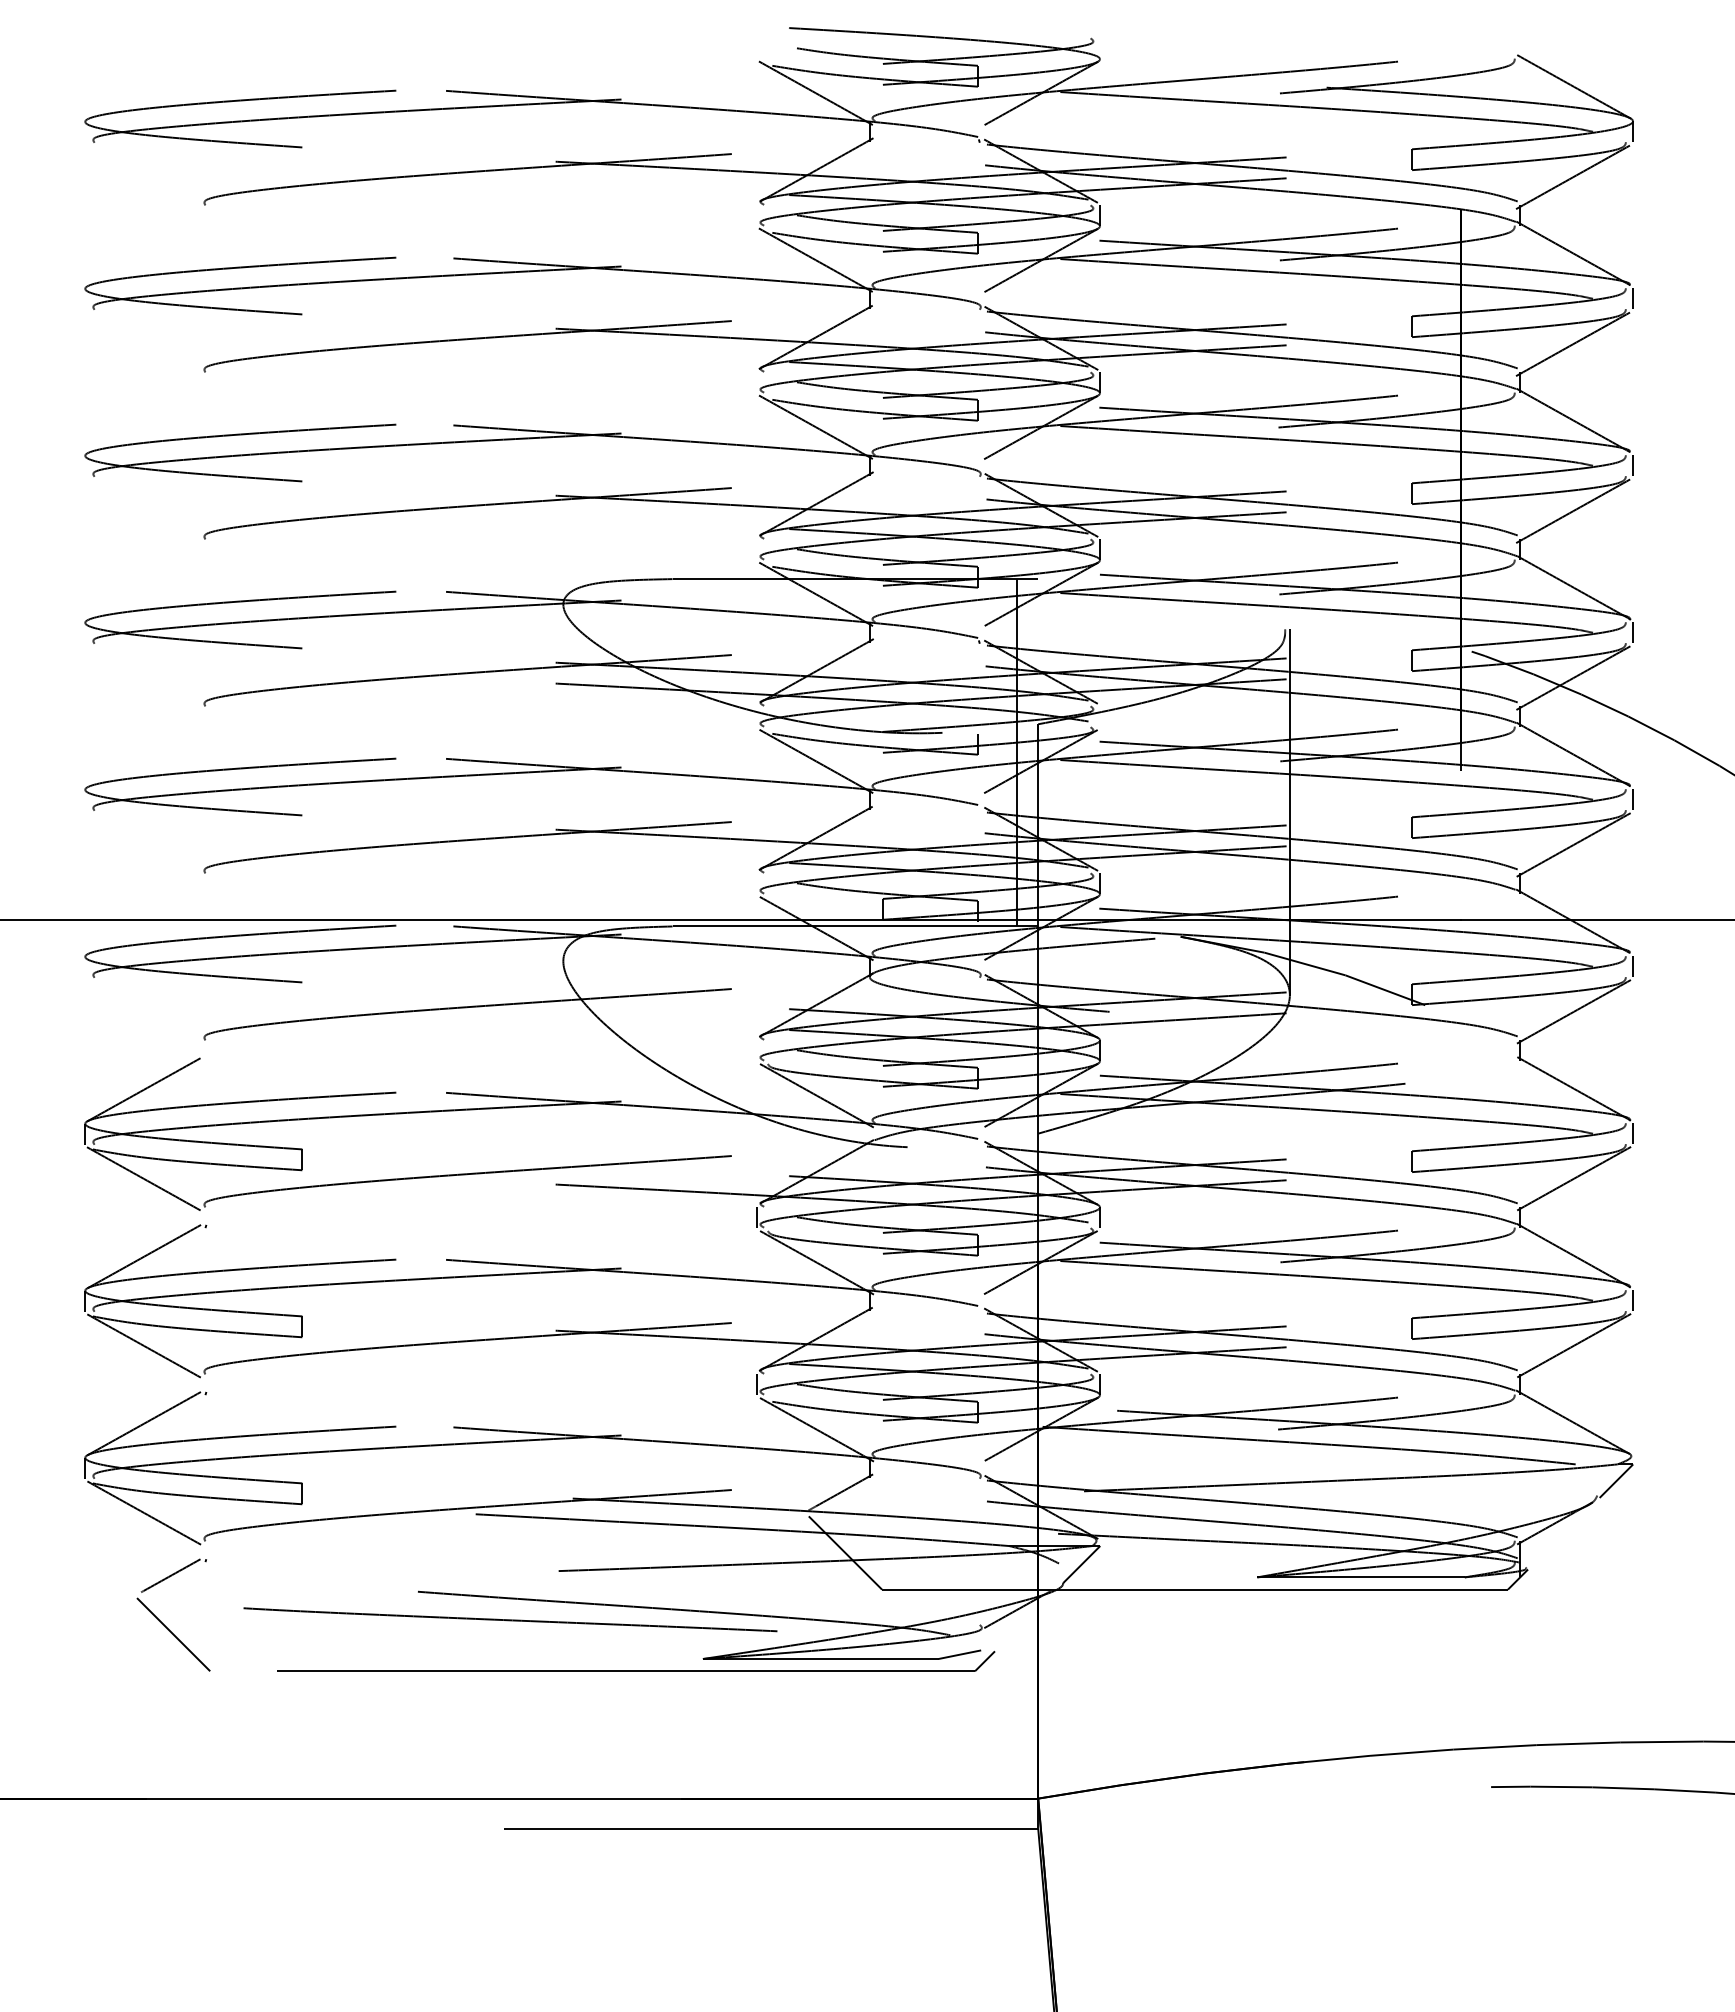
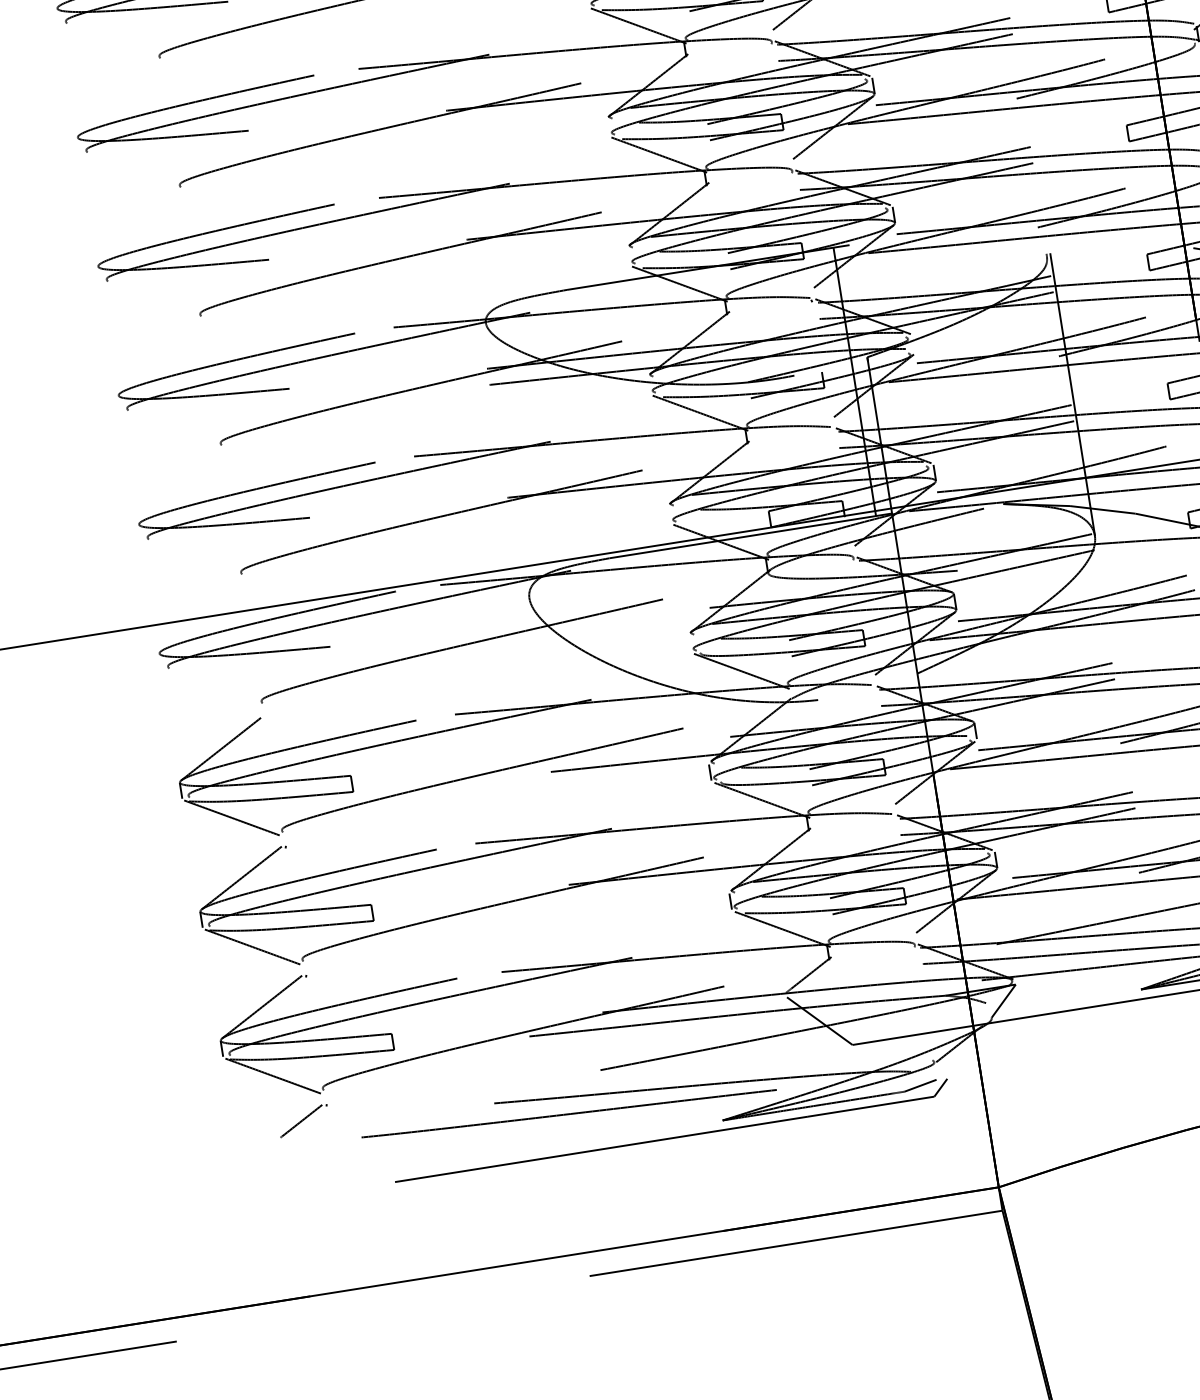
line: (173, 1634) -> (310, 1166), removed

